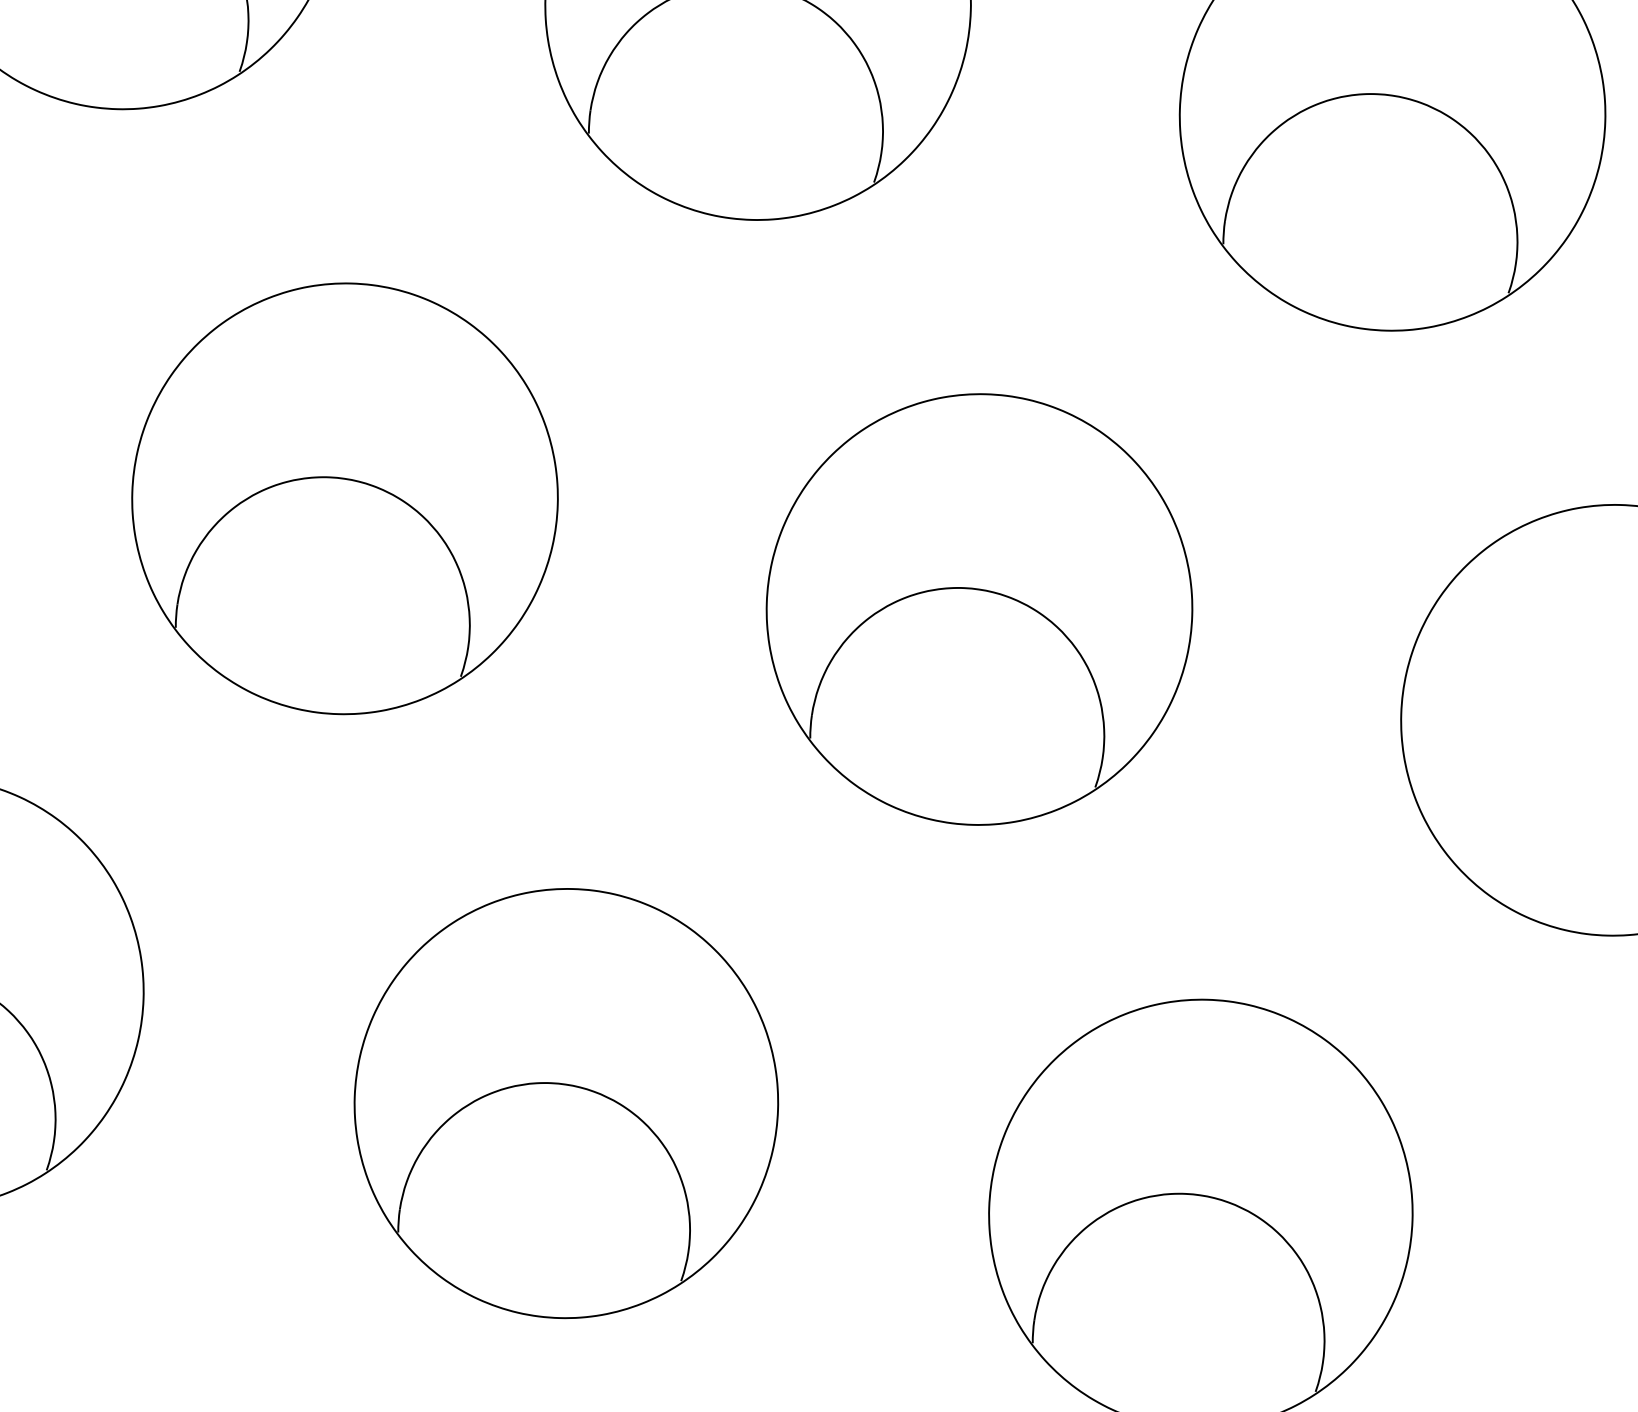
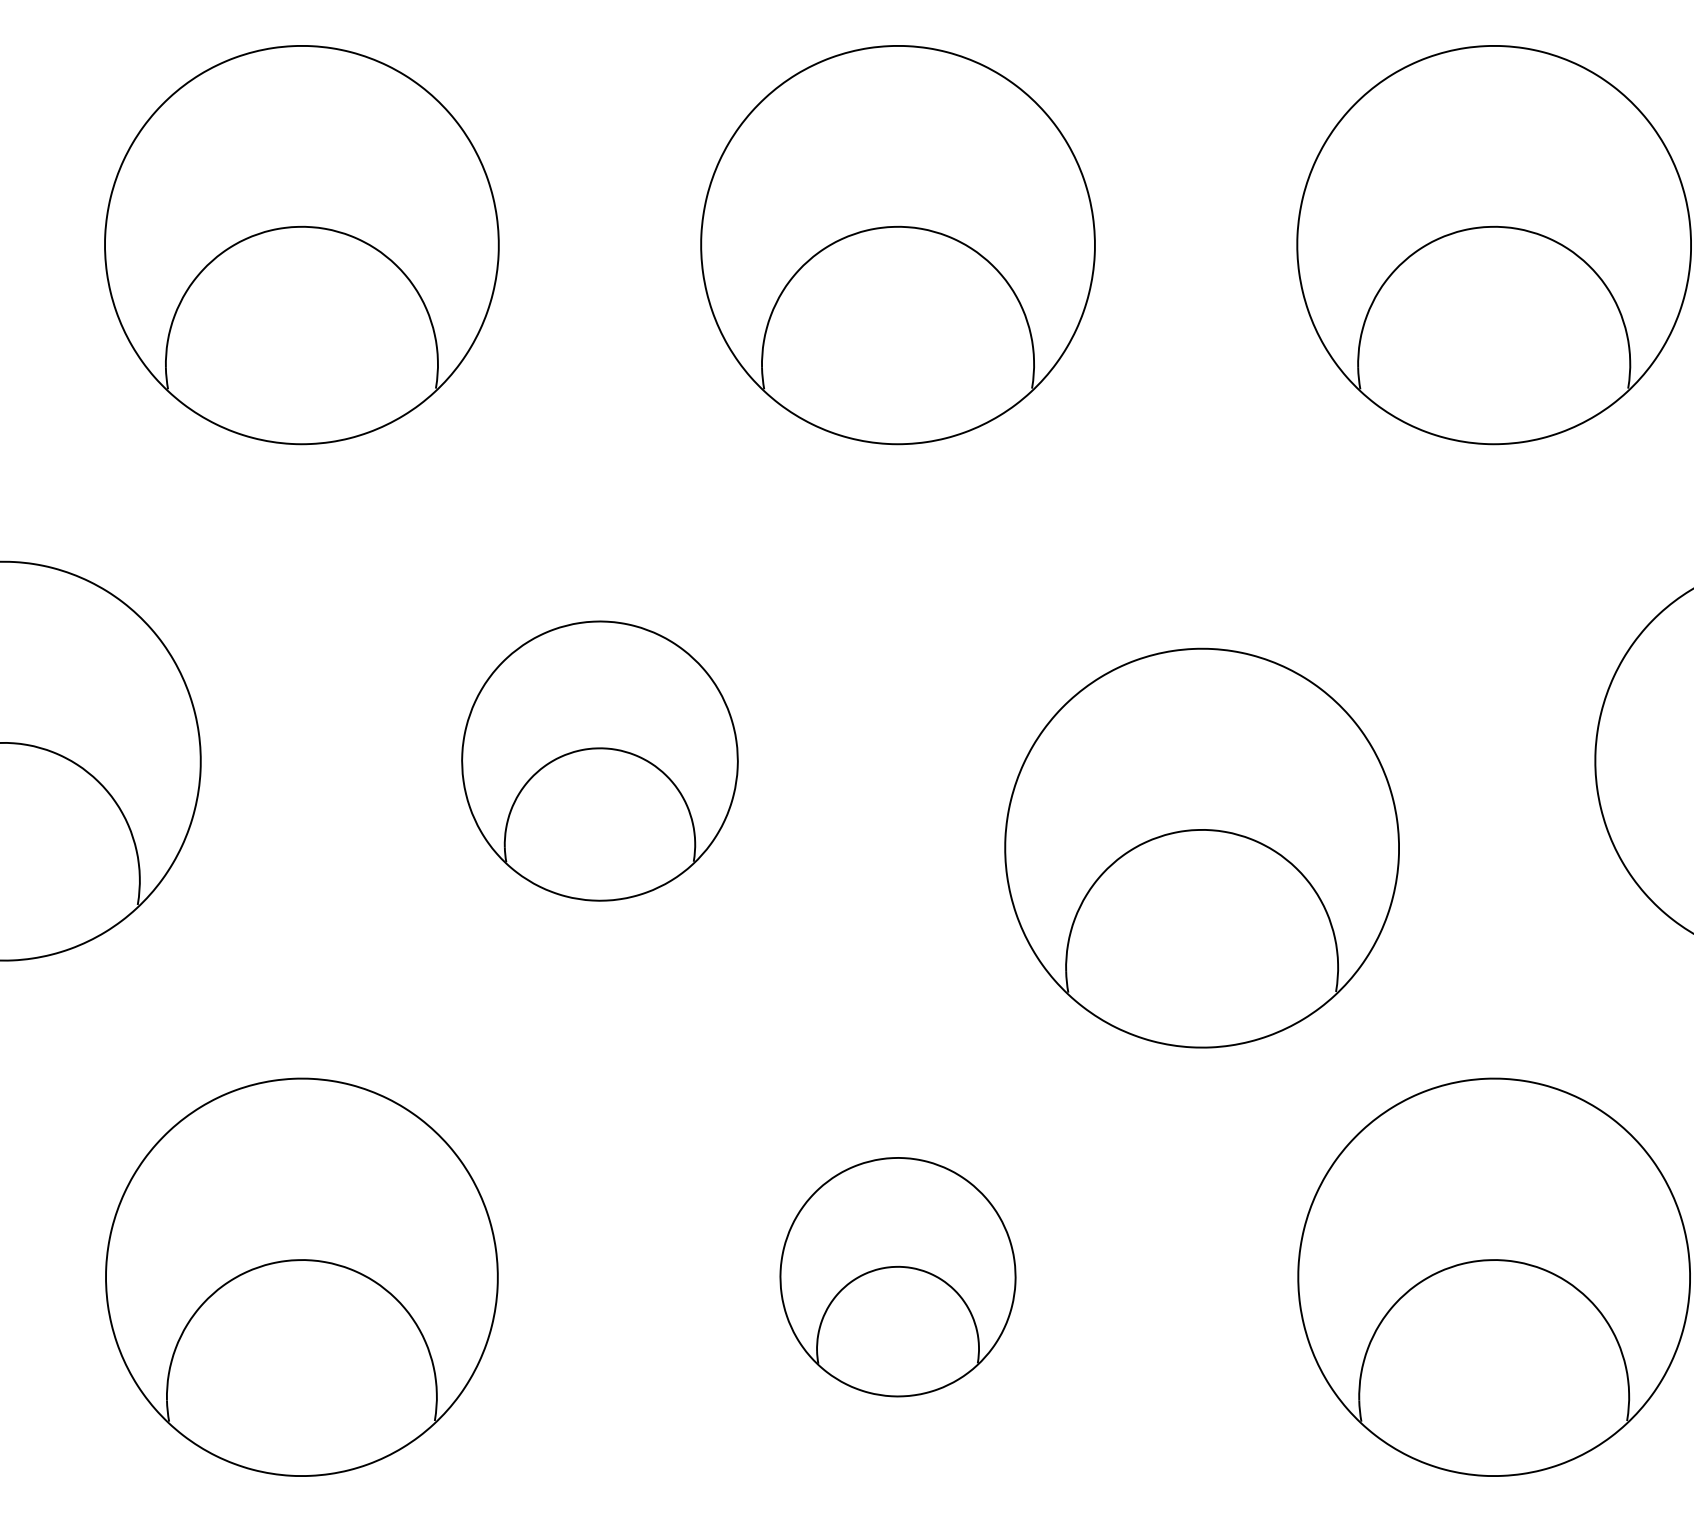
part: (344, 498) -> (599, 760), size x0.7
part: (978, 608) -> (1201, 847), moved
part: (565, 1102) -> (897, 1276), size x0.6

